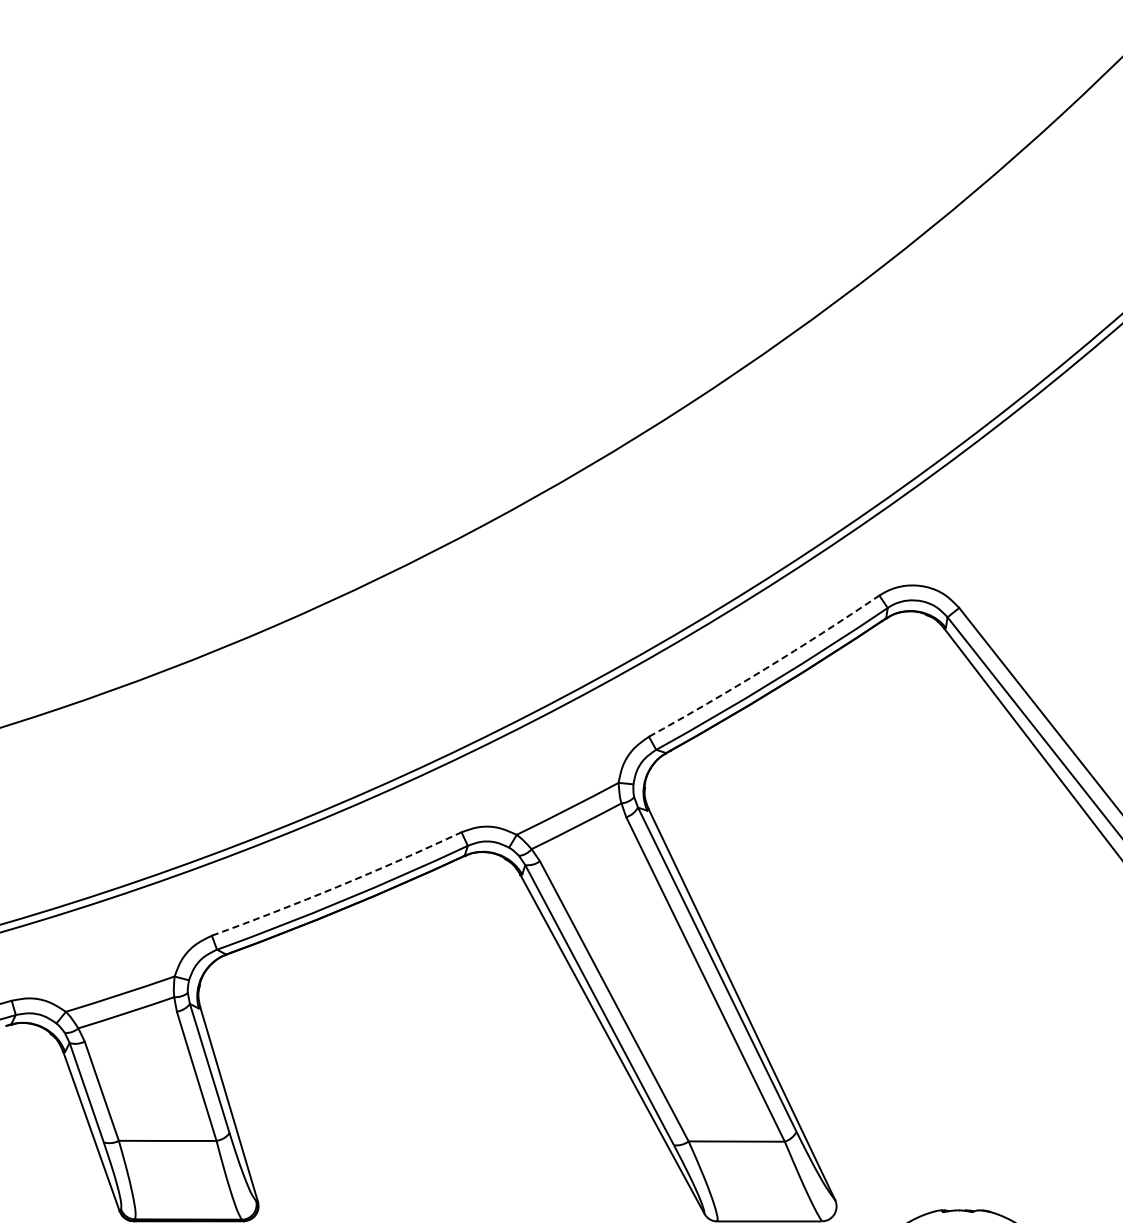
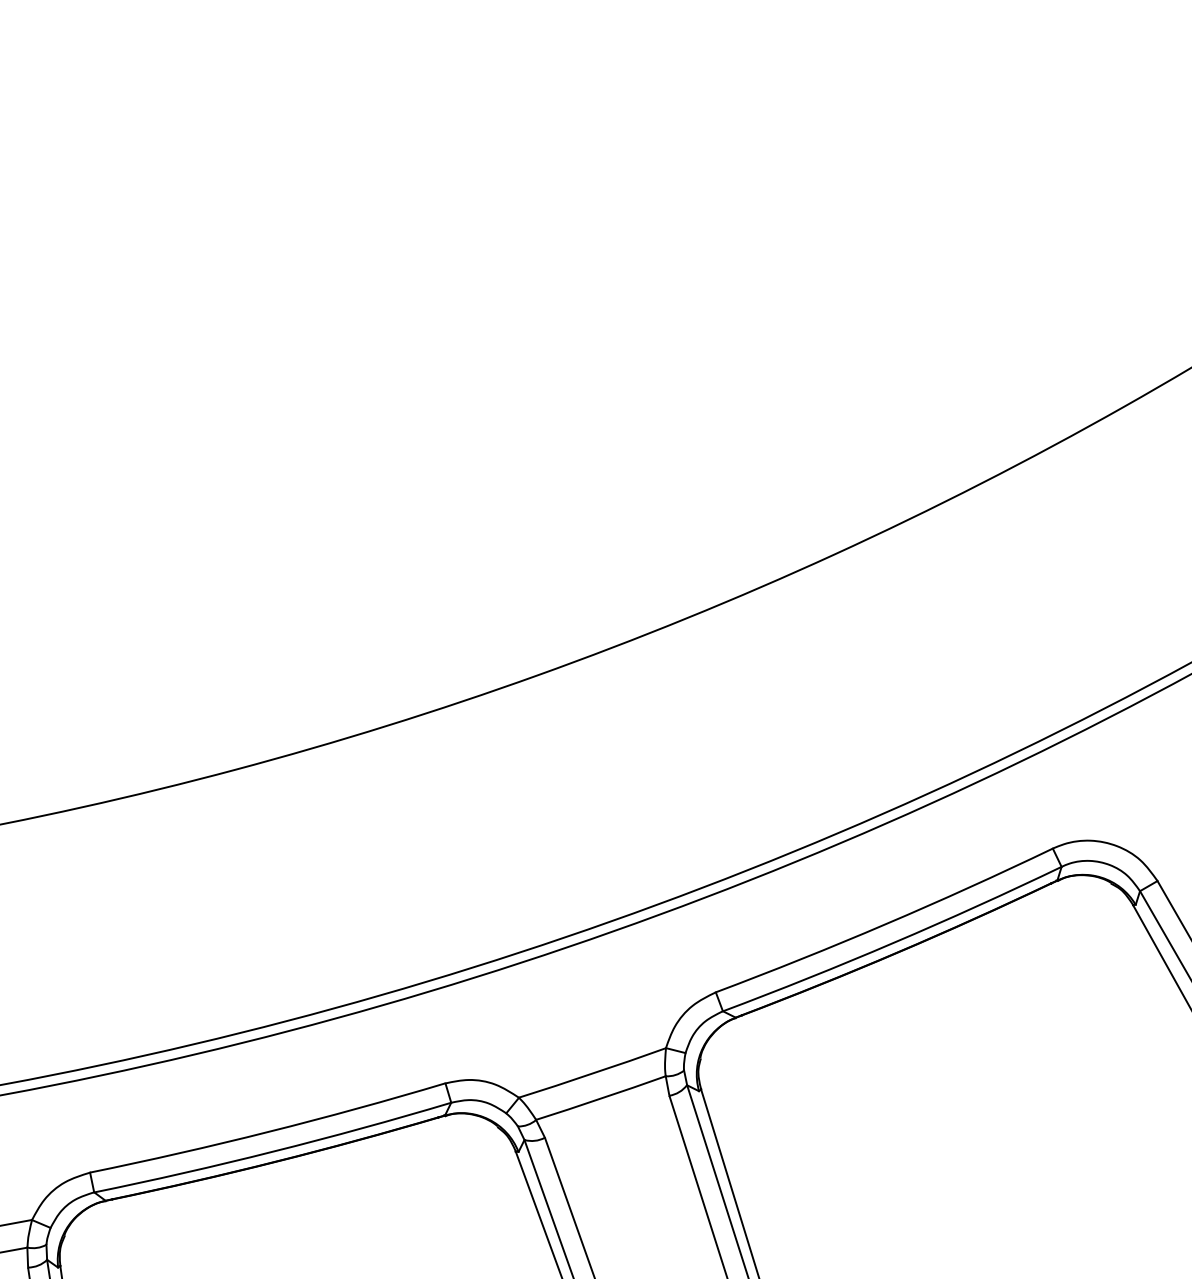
arc: (765, 668) -> (885, 923), dashed -> solid
arc: (337, 886) -> (268, 1131), dashed -> solid

